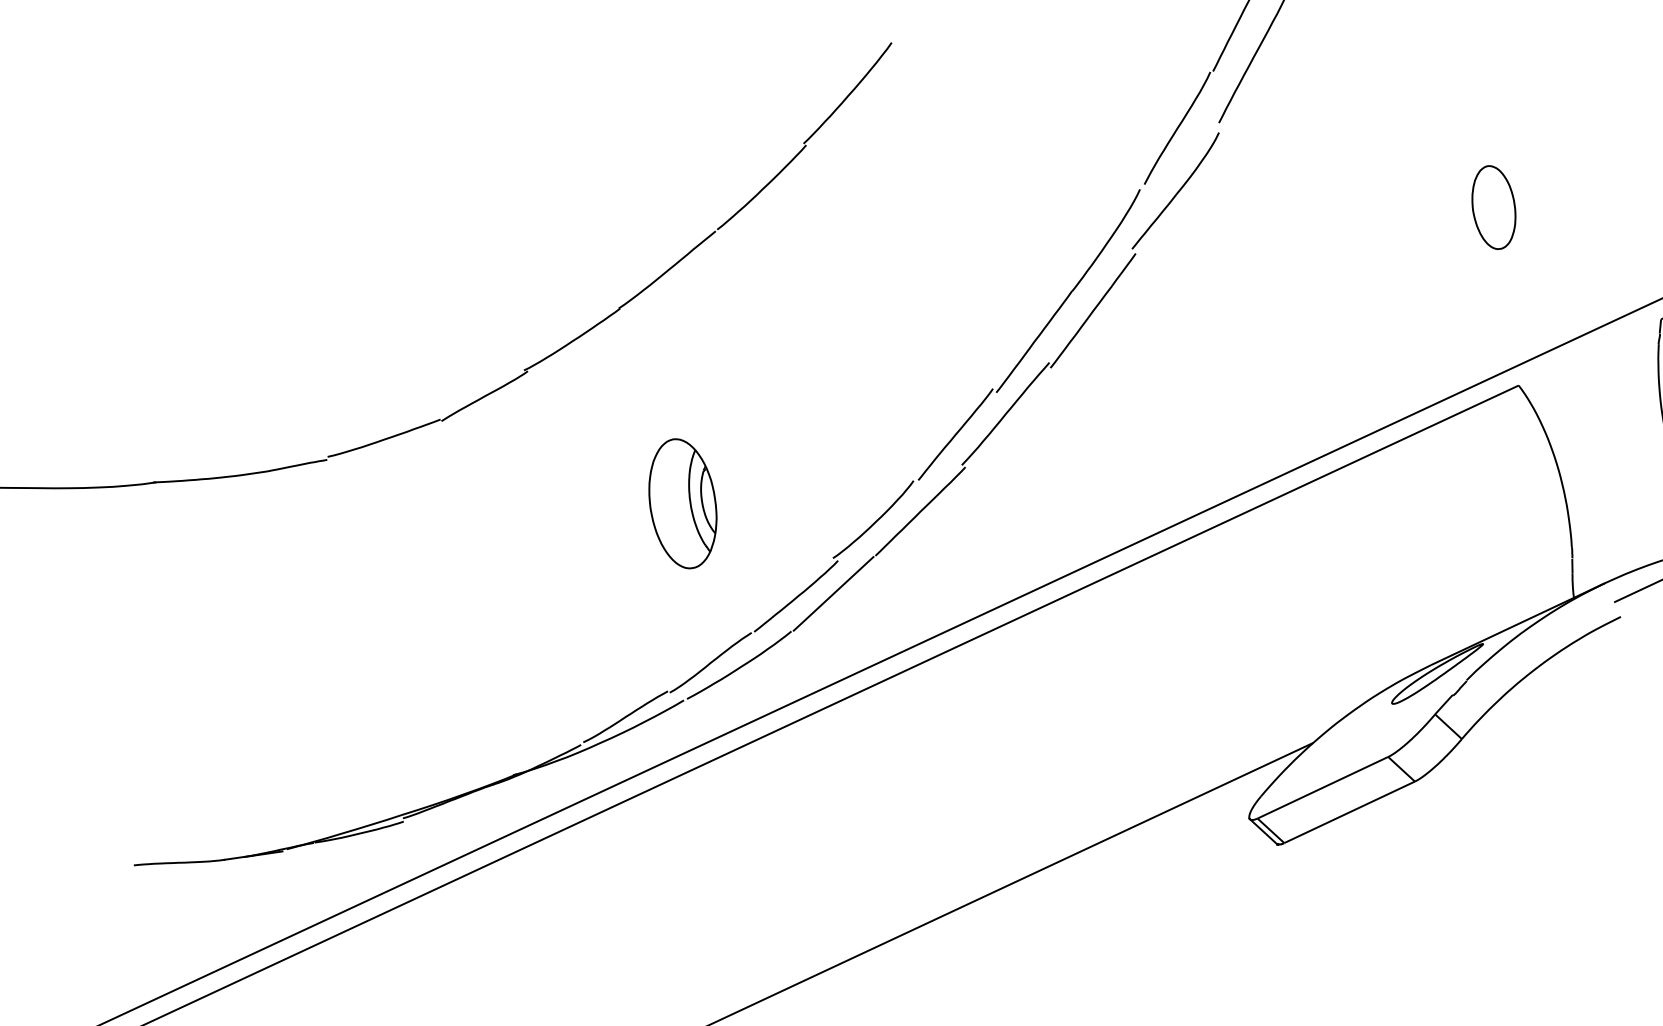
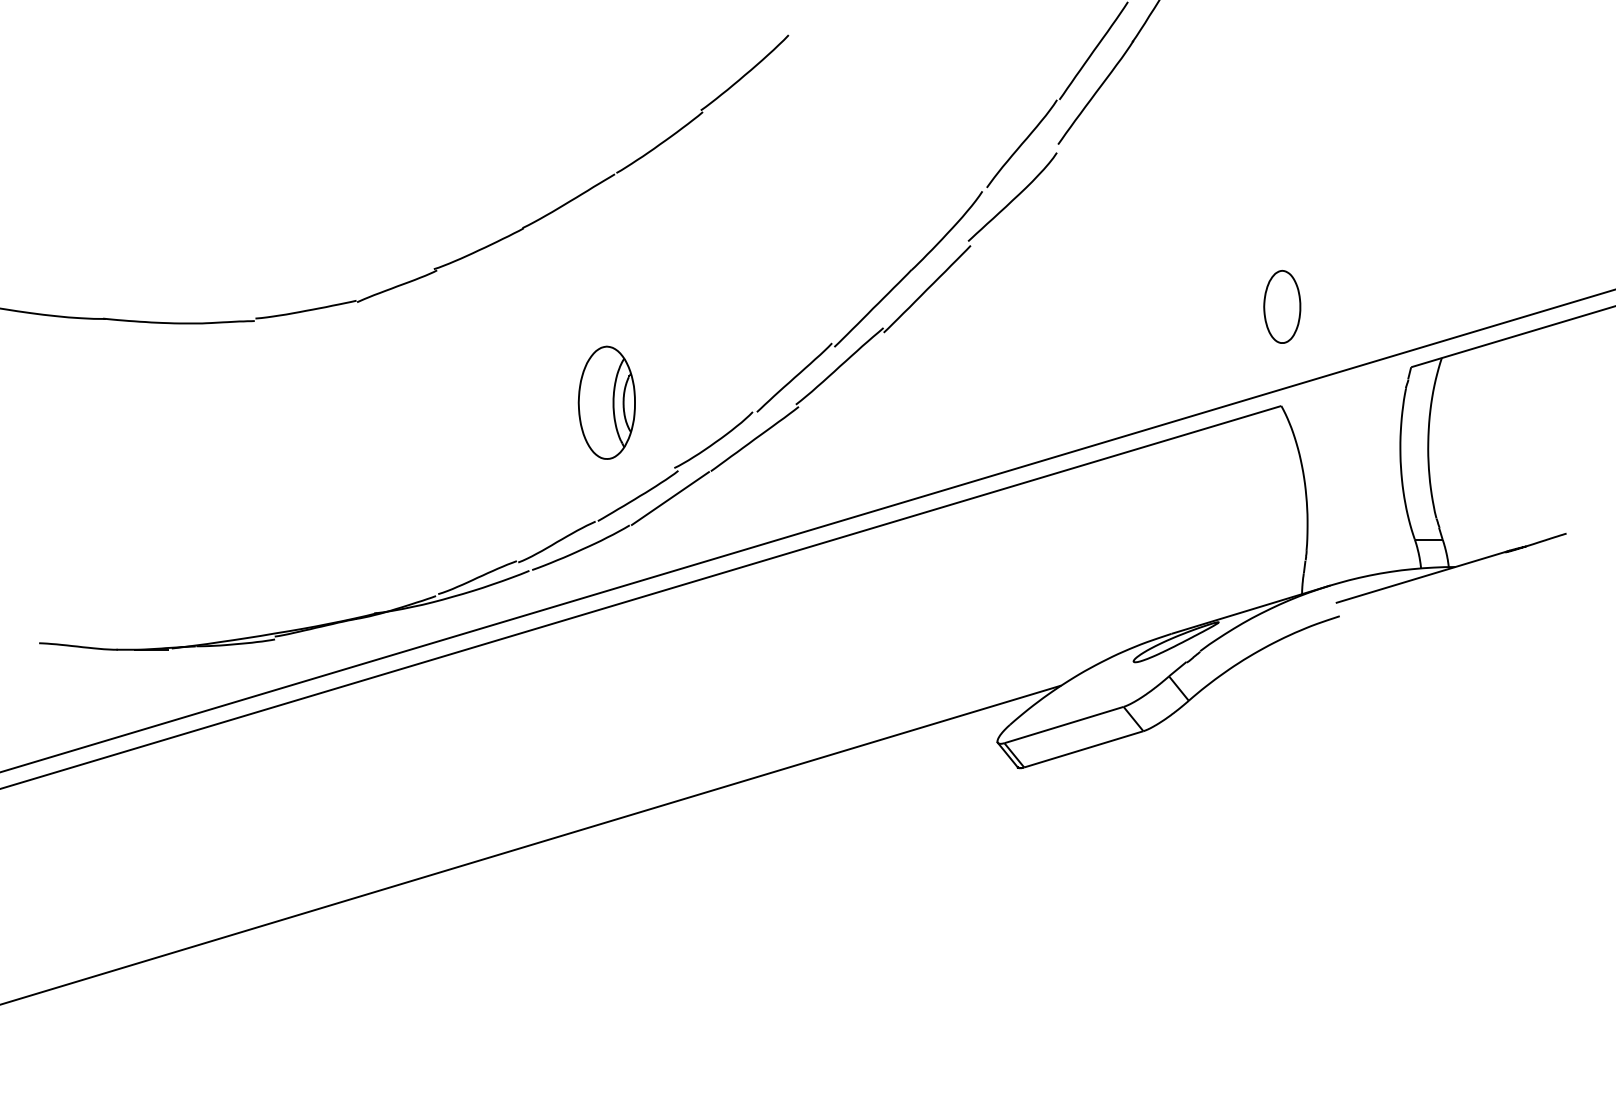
part: (1494, 207) -> (1282, 306), moved
part: (682, 503) -> (606, 402), moved

